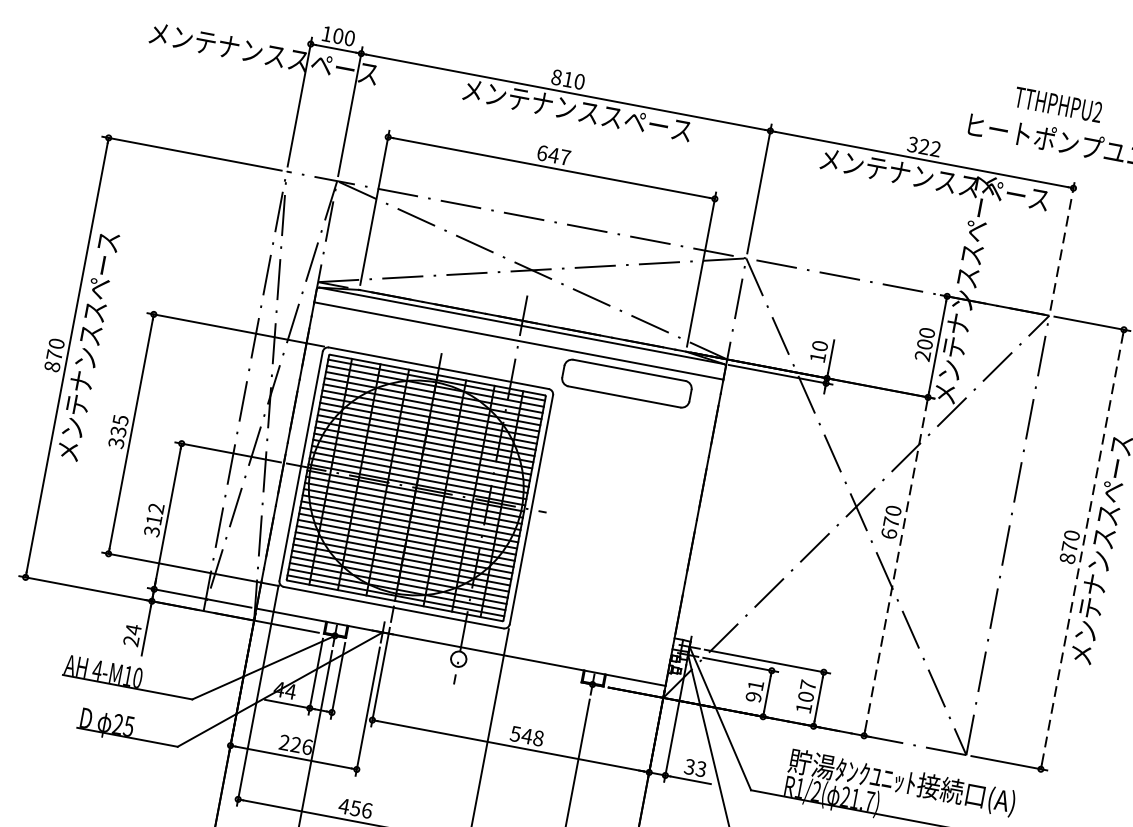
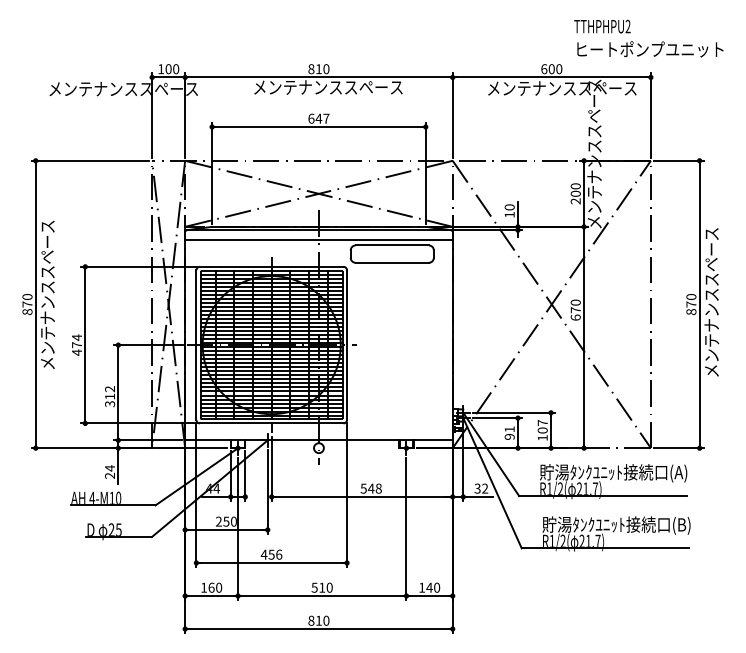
text: (1058, 104) -> (602, 26), moved
text: (923, 147) -> (551, 69), 322 -> 600
line: (1062, 244) -> (650, 114), dashed -> solid
text: (119, 430) -> (77, 344), 335 -> 474
line: (1082, 549) -> (699, 304), dashed -> solid
line: (896, 566) -> (584, 337), dashed -> solid
text: (300, 745) -> (229, 521), 226 -> 250
text: (701, 768) -> (485, 488), 33 -> 32

